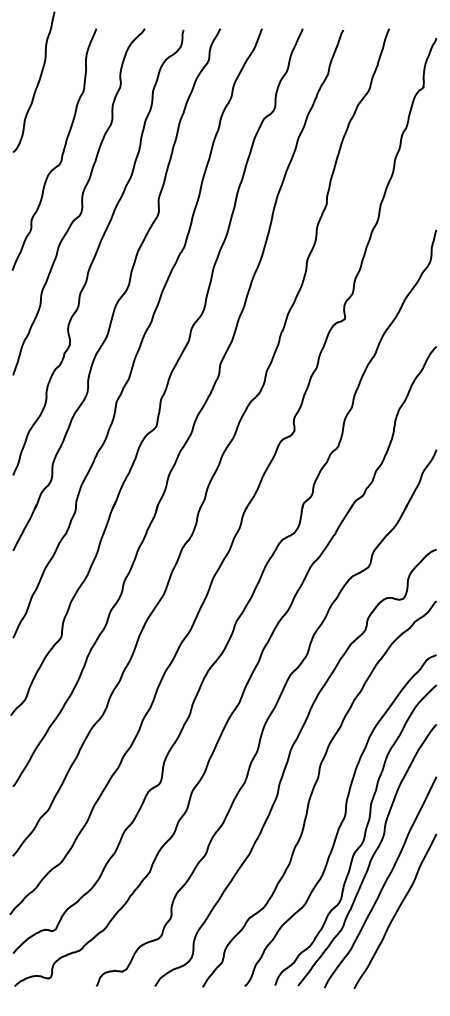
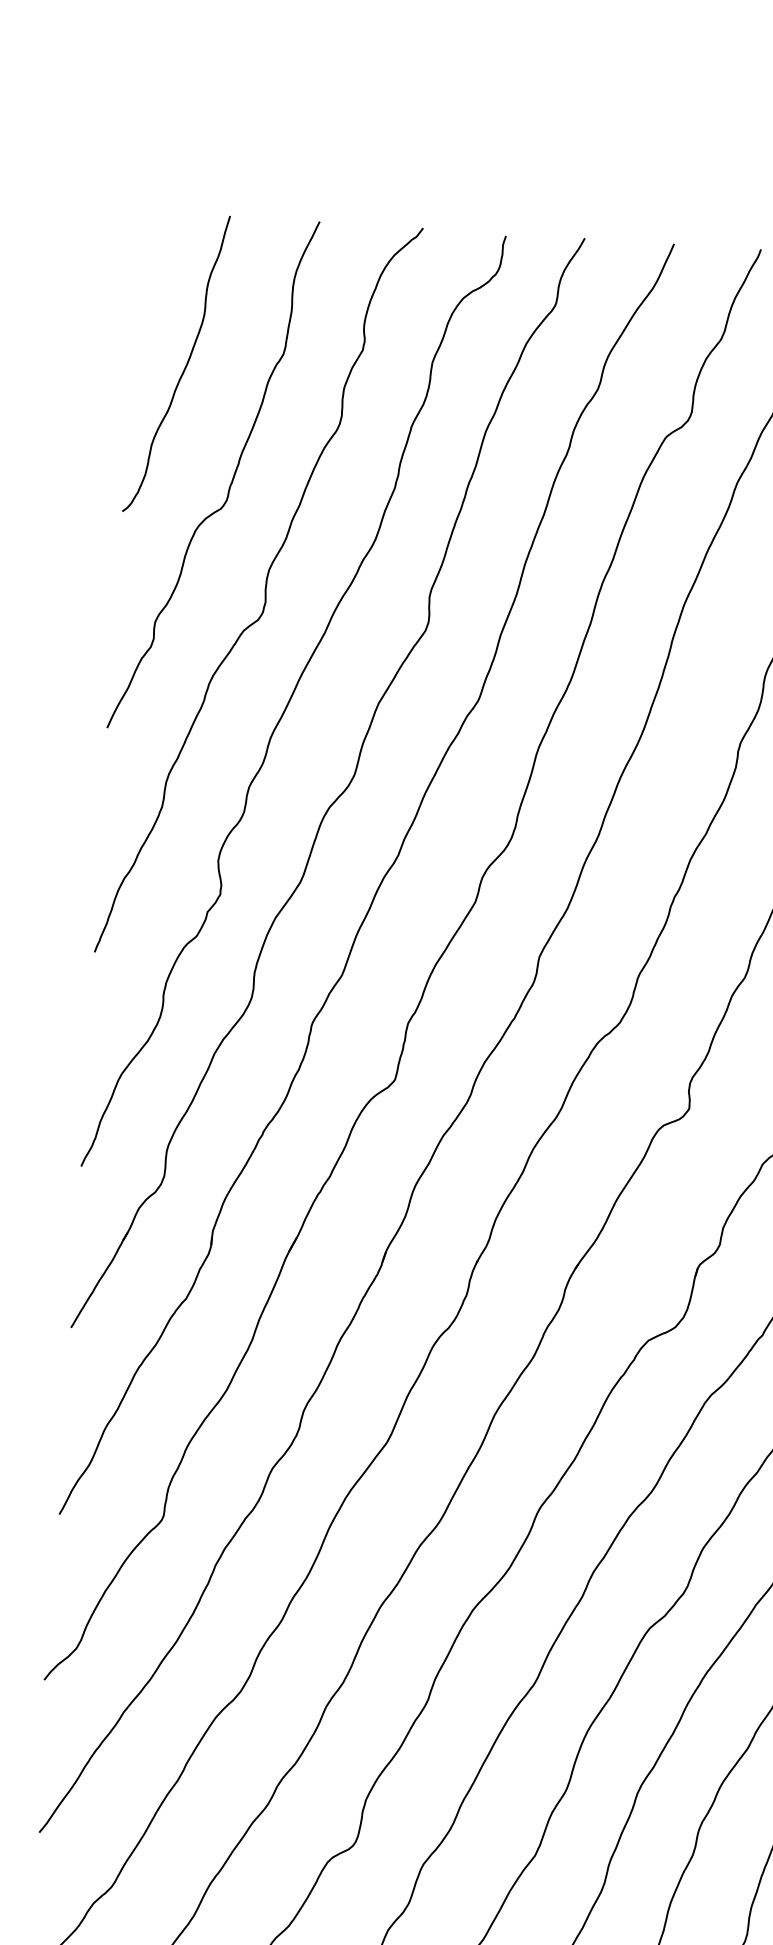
curve: (37, 82) -> (183, 365), moved

